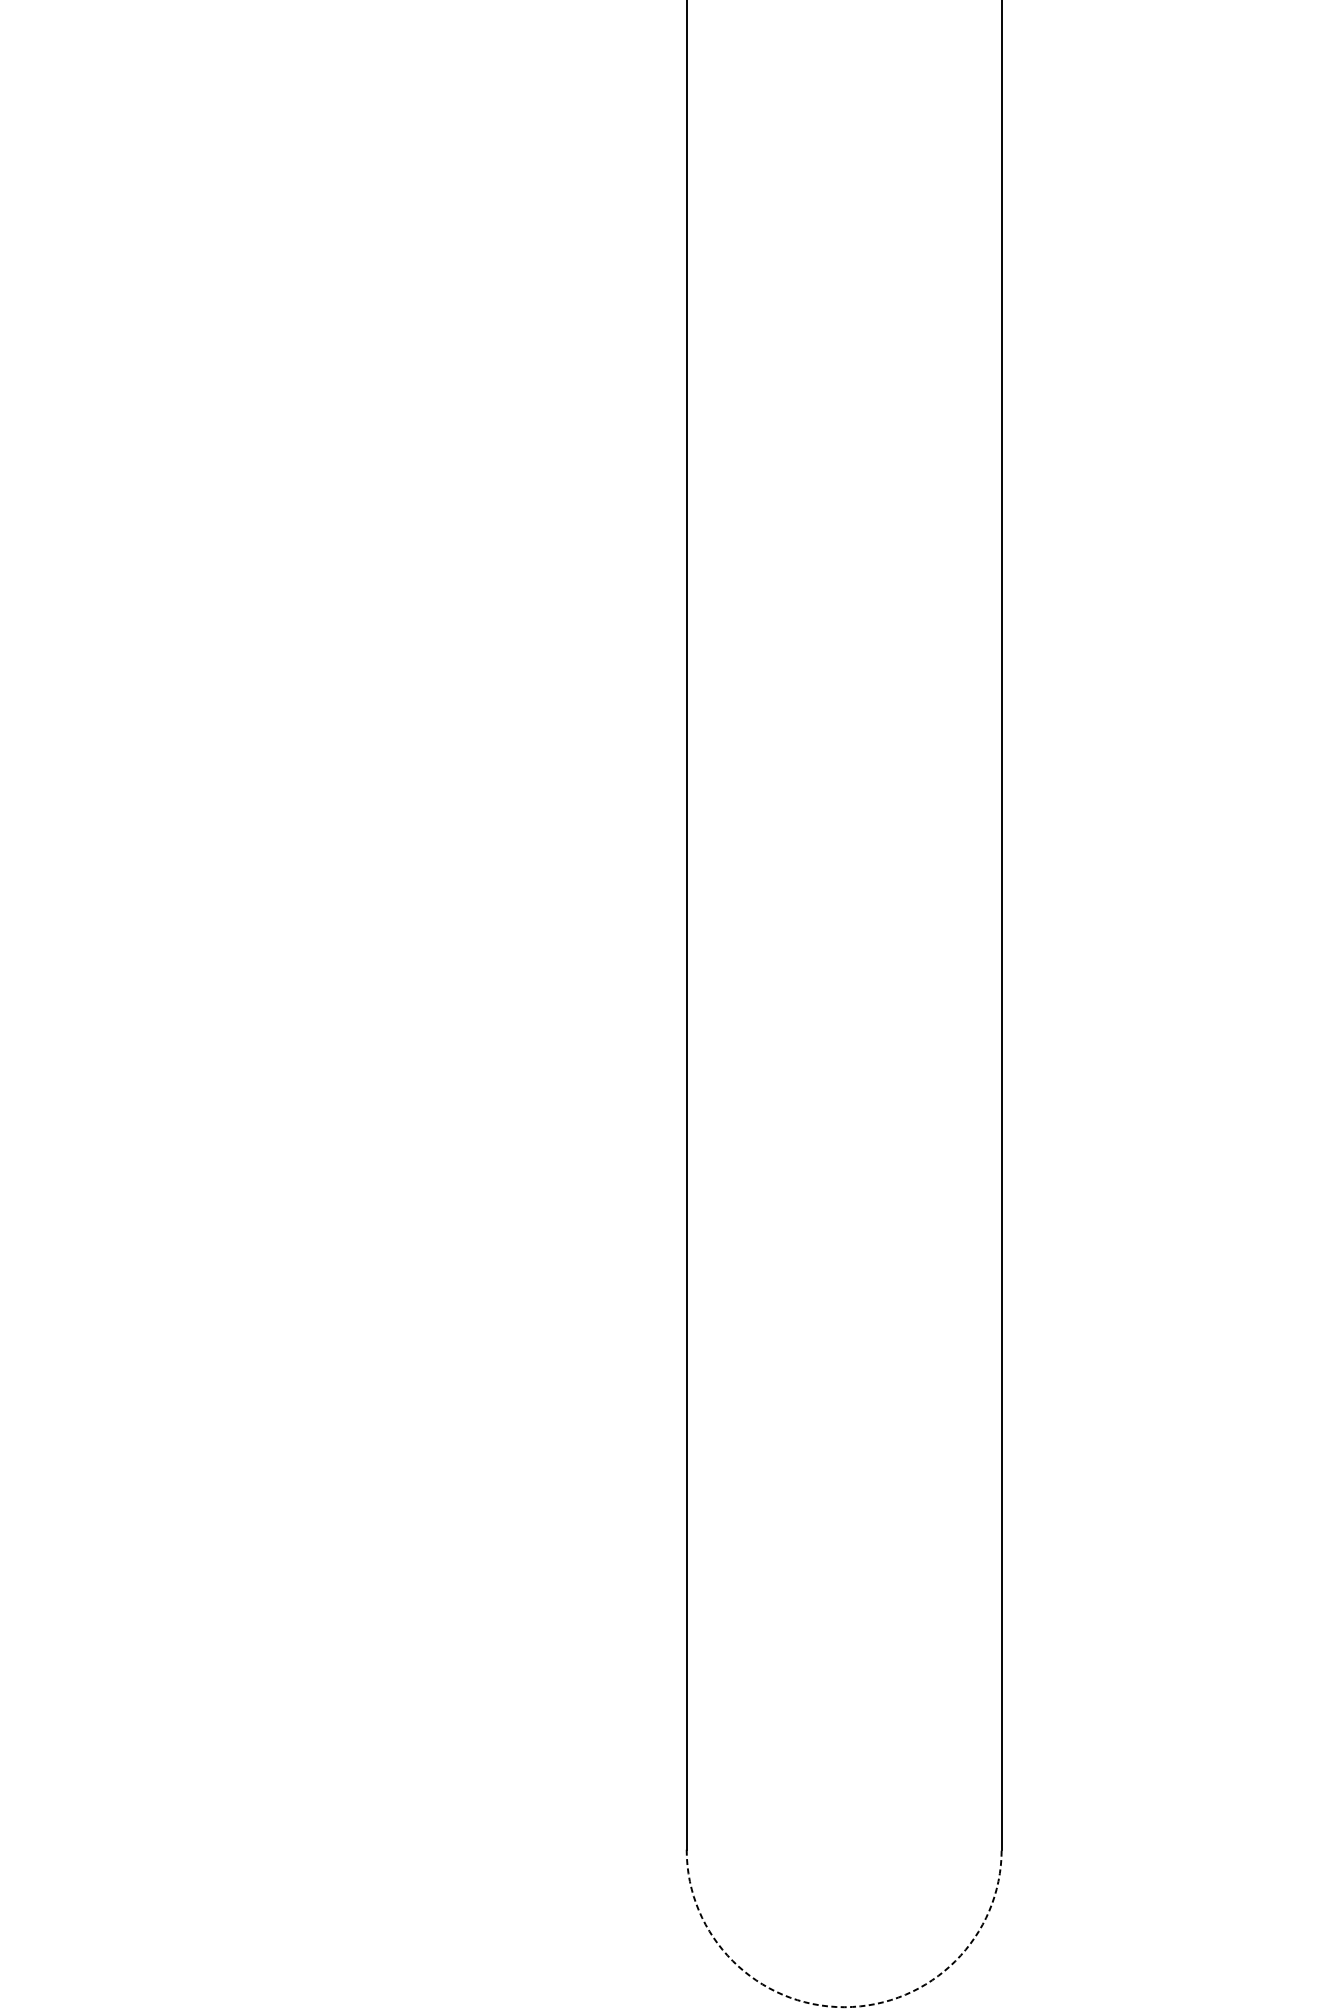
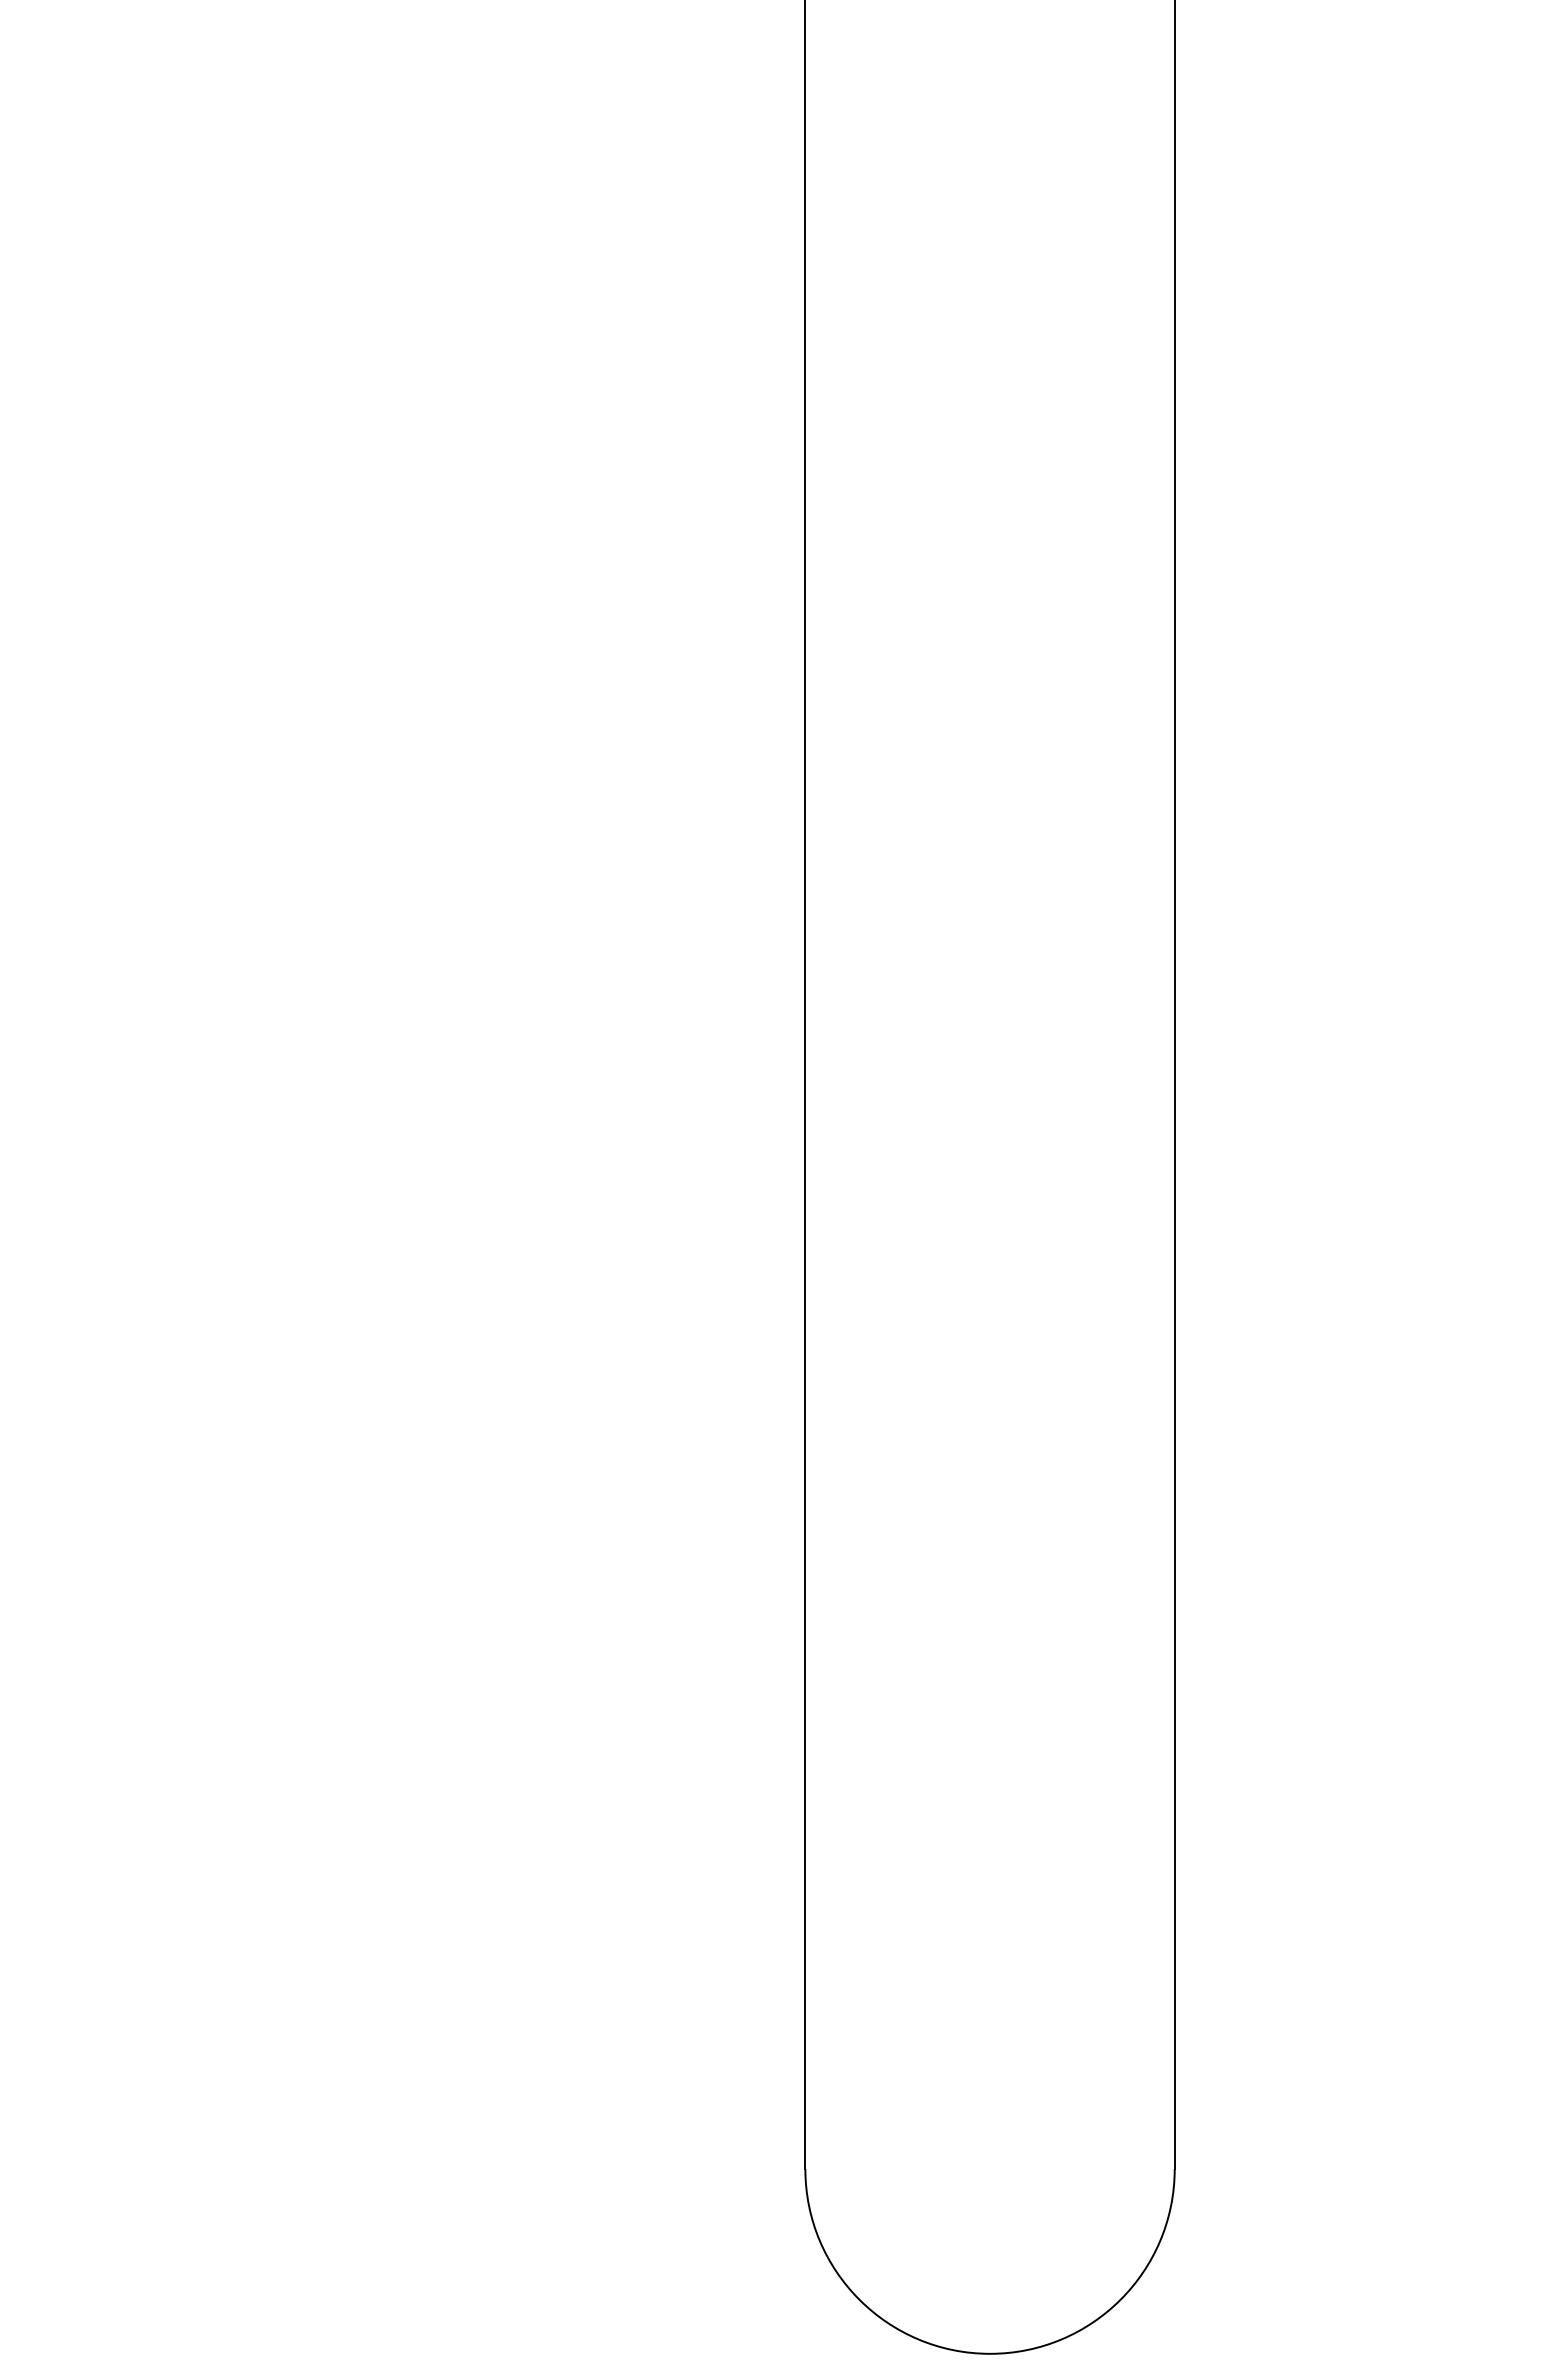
arc: (844, 2006) -> (990, 2353), dashed -> solid

